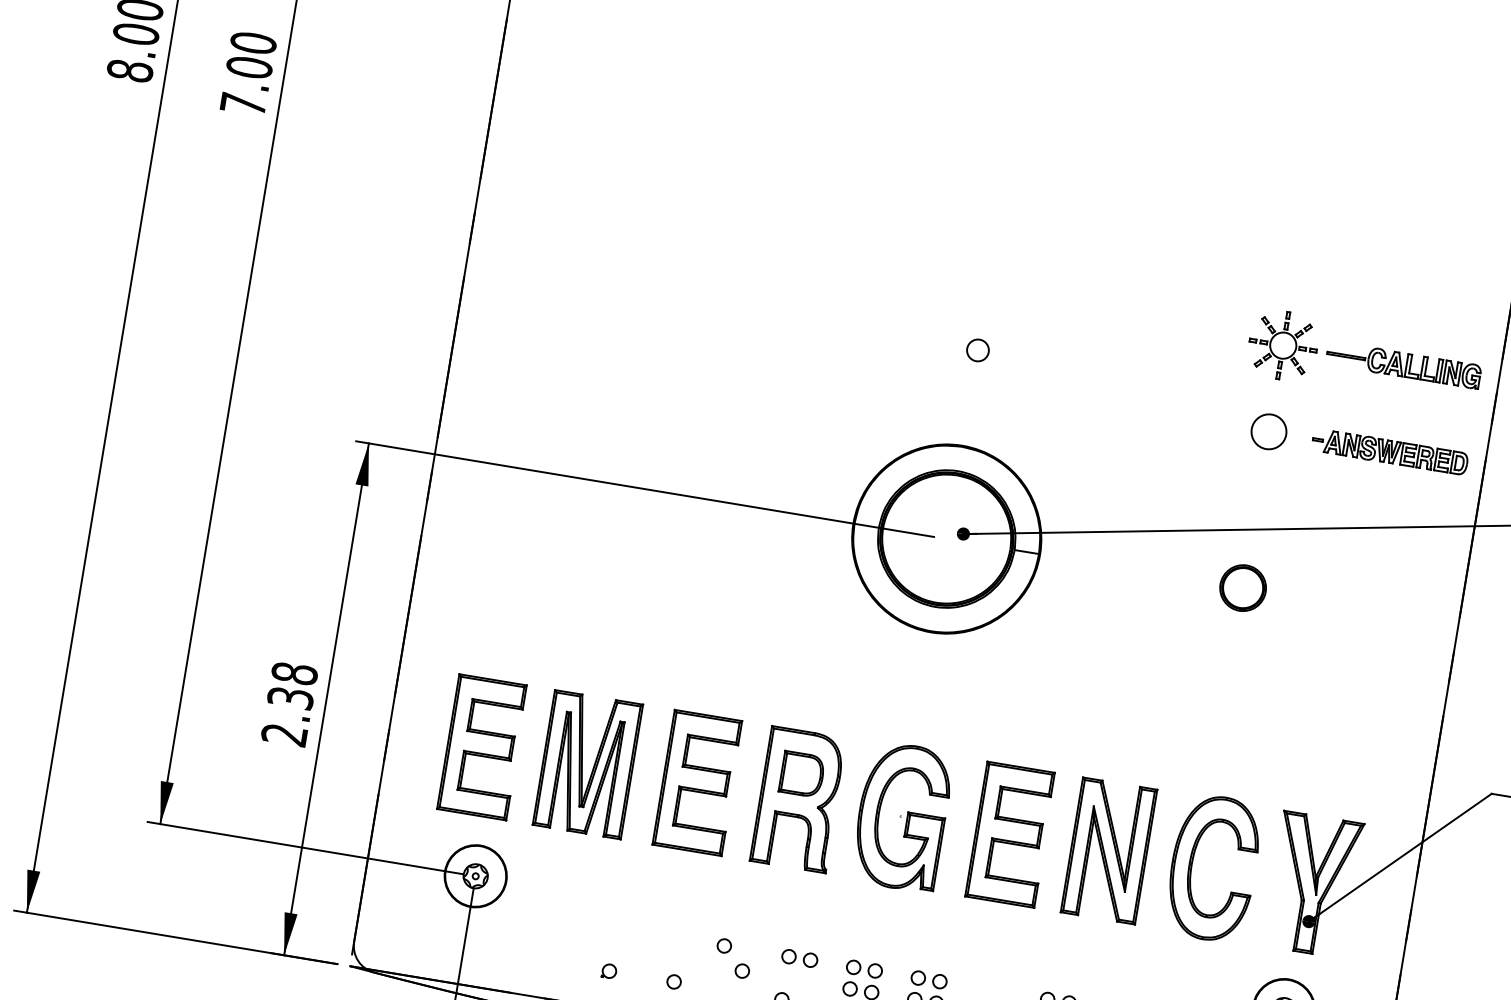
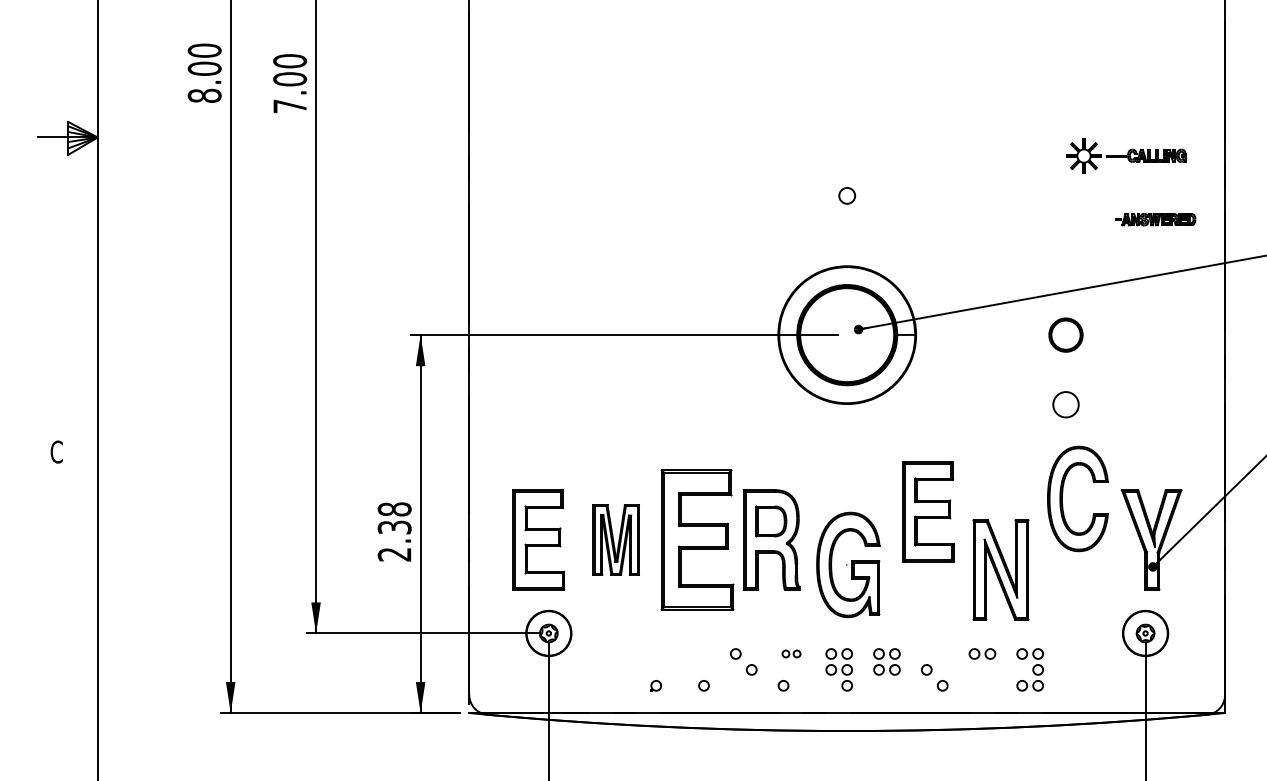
part: (1363, 358) -> (1125, 155), size x0.7
circle: (1268, 431) -> (1065, 404), moved
part: (1390, 451) -> (1155, 219), size x0.7
part: (587, 763) -> (615, 539), size x0.7
part: (698, 782) -> (697, 539), size x1.4
part: (902, 816) -> (848, 564), moved
part: (1009, 833) -> (927, 511), moved
part: (1108, 850) -> (1000, 569), moved
part: (1195, 857) -> (1063, 493), moved
part: (799, 957) -> (791, 653), size x0.7

